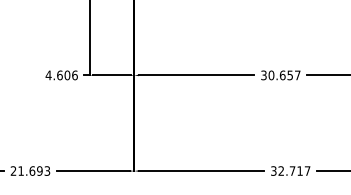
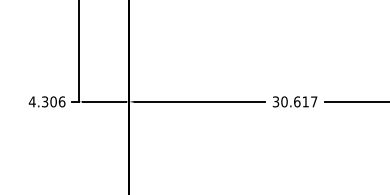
text: (59, 75) -> (44, 101), 4.606 -> 4.306
text: (289, 75) -> (304, 101), 30.657 -> 30.617

